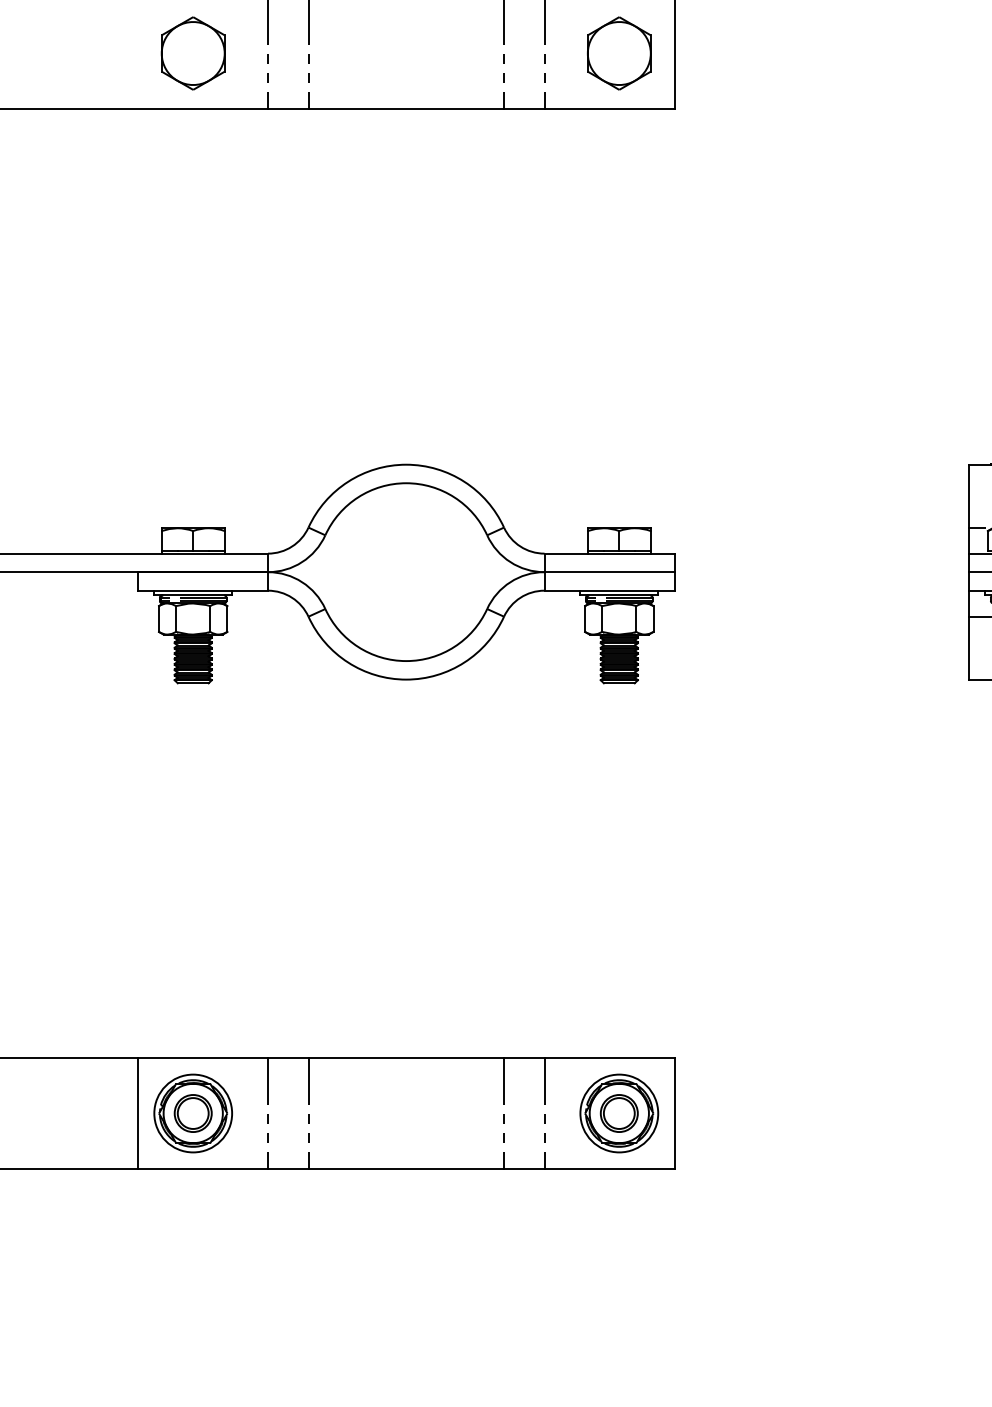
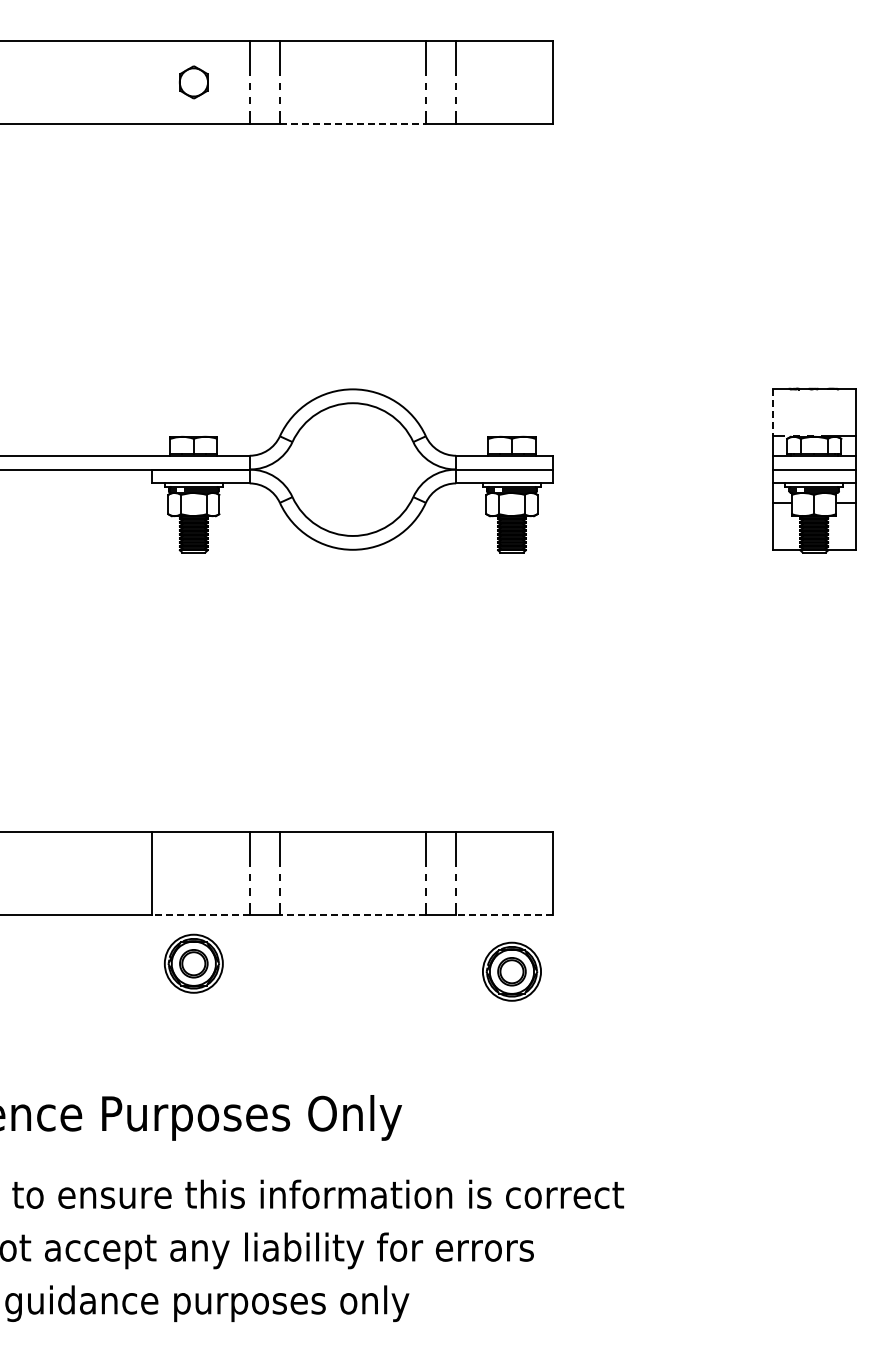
part: (192, 53) -> (193, 82), size x0.6
part: (618, 53) -> (511, 82), removed
line: (407, 108) -> (353, 123), solid -> dashed
line: (968, 497) -> (772, 413), solid -> dashed
part: (192, 1113) -> (193, 963), moved
part: (618, 1113) -> (511, 971), moved
line: (203, 1169) -> (201, 915), solid -> dashed
line: (405, 1169) -> (352, 915), solid -> dashed
line: (609, 1169) -> (504, 915), solid -> dashed

